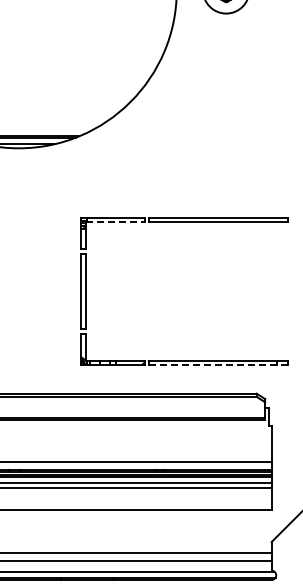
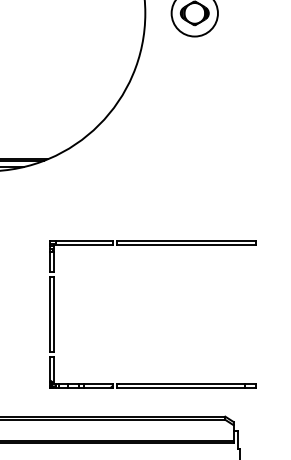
line: (115, 222) -> (84, 245), dashed -> solid
line: (218, 365) -> (187, 388), dashed -> solid

